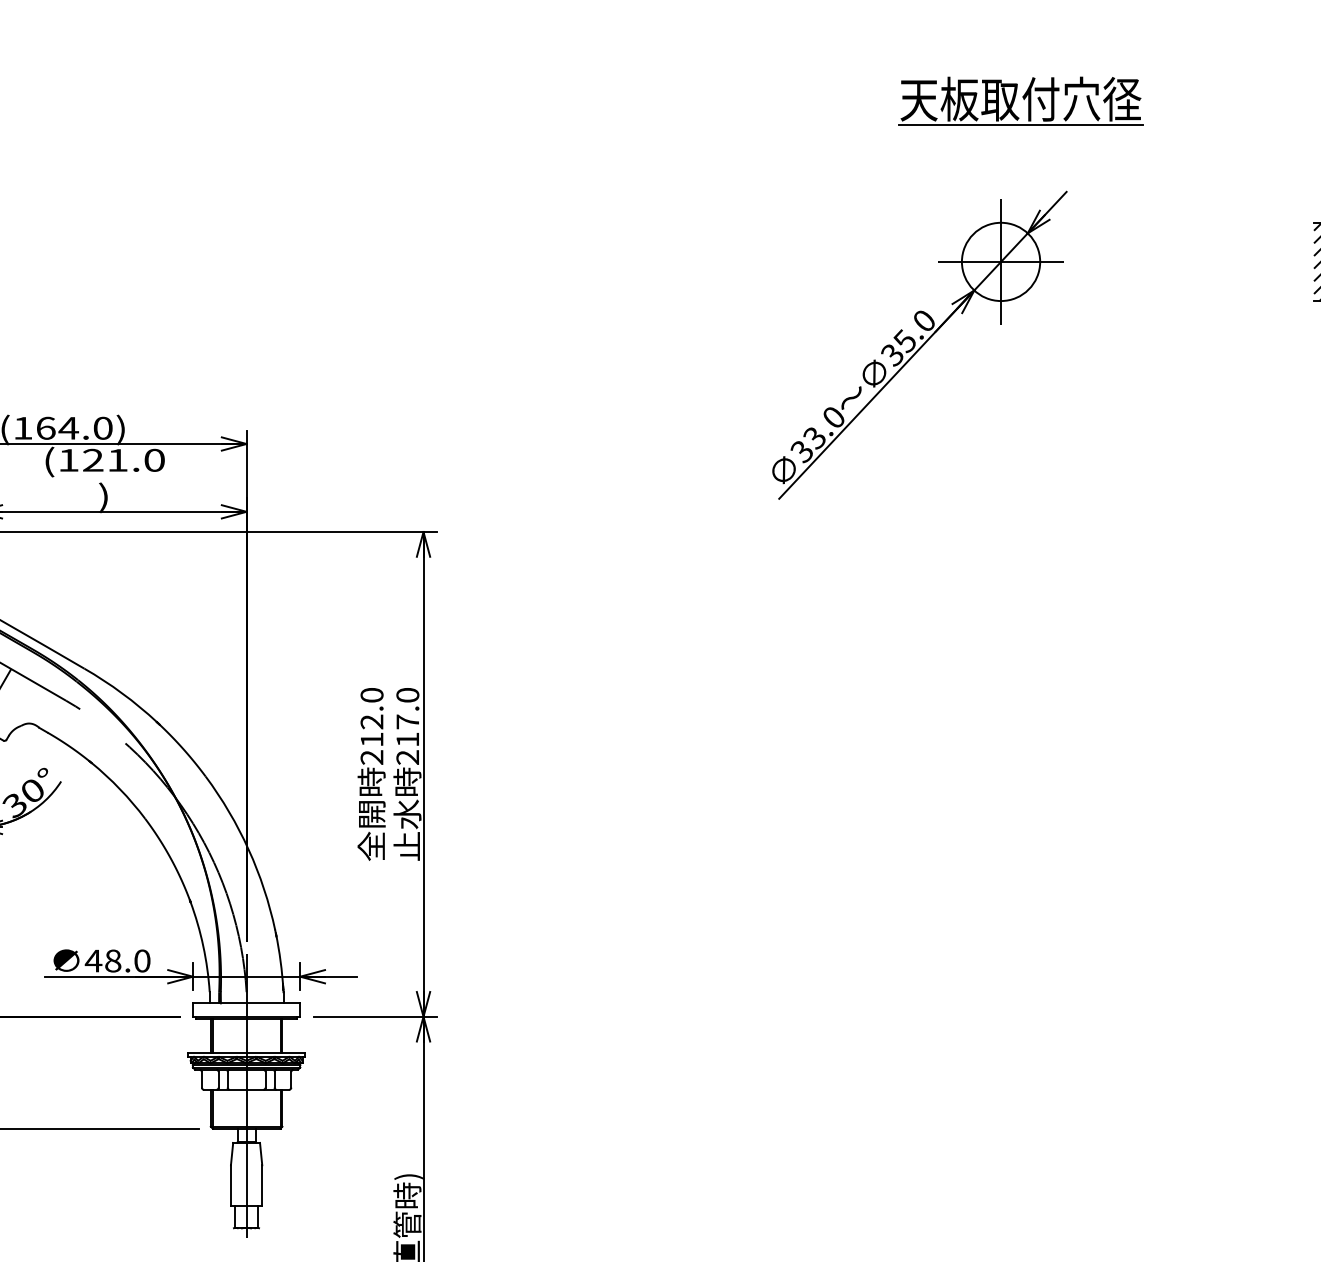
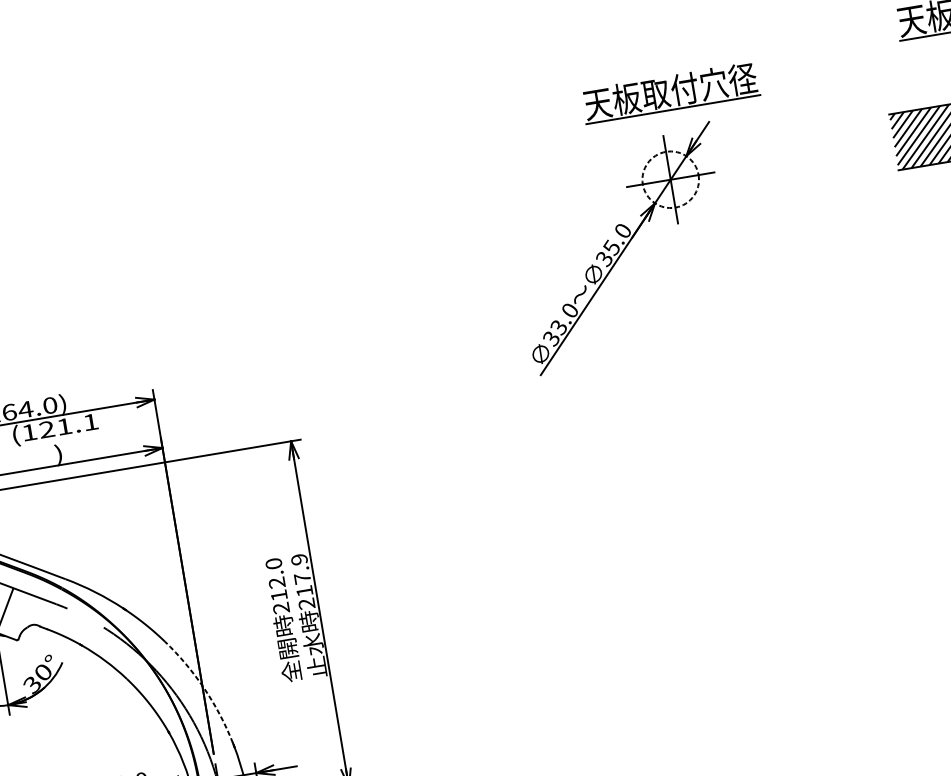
part: (1020, 100) -> (670, 92), moved
circle: (1000, 261) -> (670, 179), solid -> dashed
text: (154, 459) -> (90, 421), (121.0 -> (121.1
text: (407, 695) -> (299, 559), 217.0 -> 217.9
arc: (248, 849) -> (204, 688), solid -> dashed

